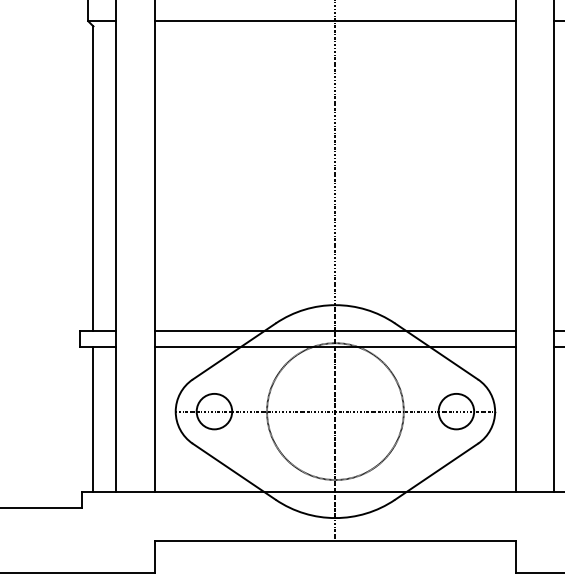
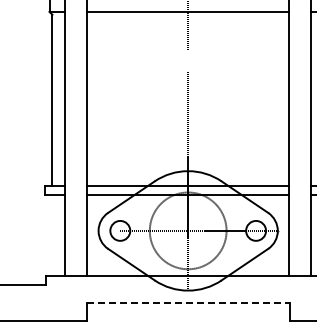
line: (93, 419) -> (52, 235), removed
line: (335, 540) -> (188, 303), solid -> dashed

